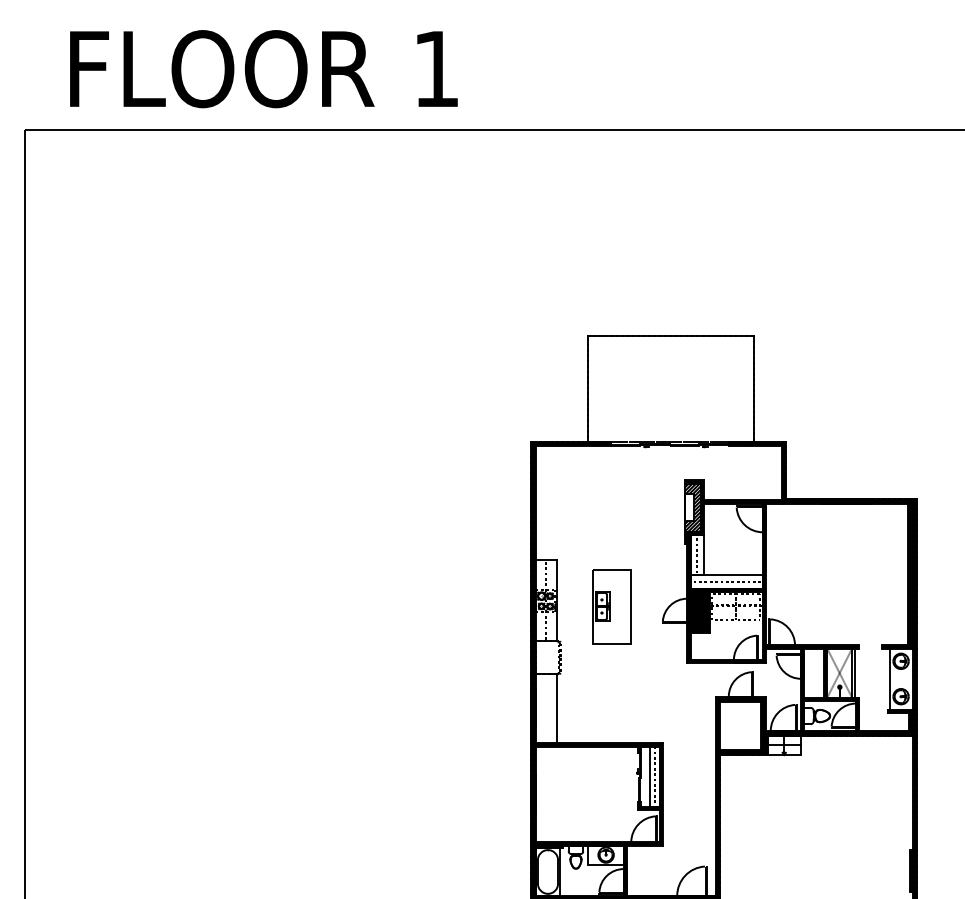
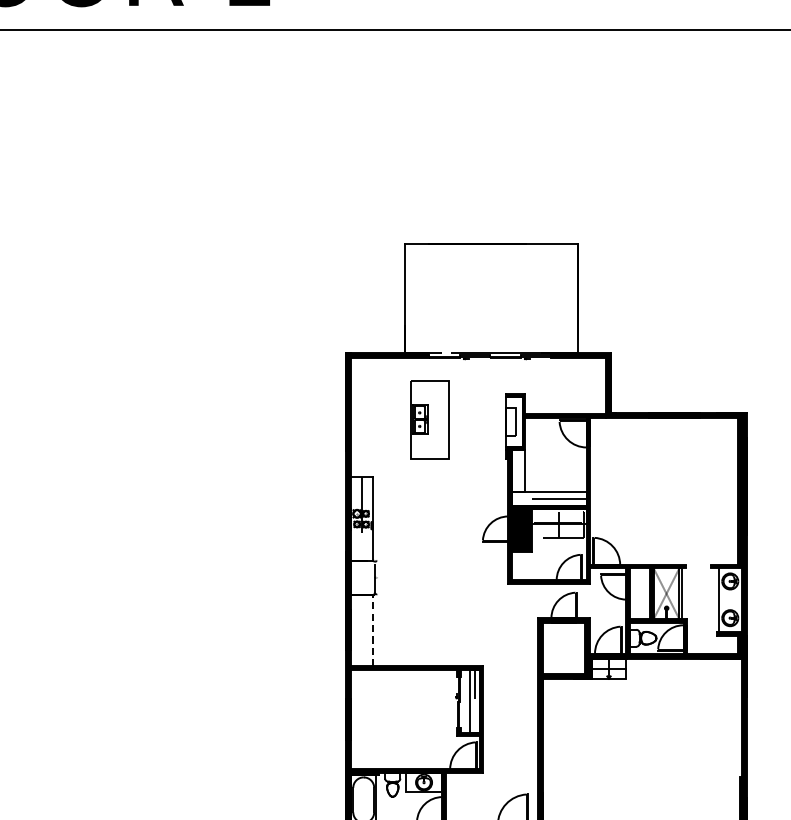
hatch: (692, 507) -> (513, 421), removed
part: (611, 606) -> (429, 419), moved
line: (556, 708) -> (372, 630), solid -> dashed

